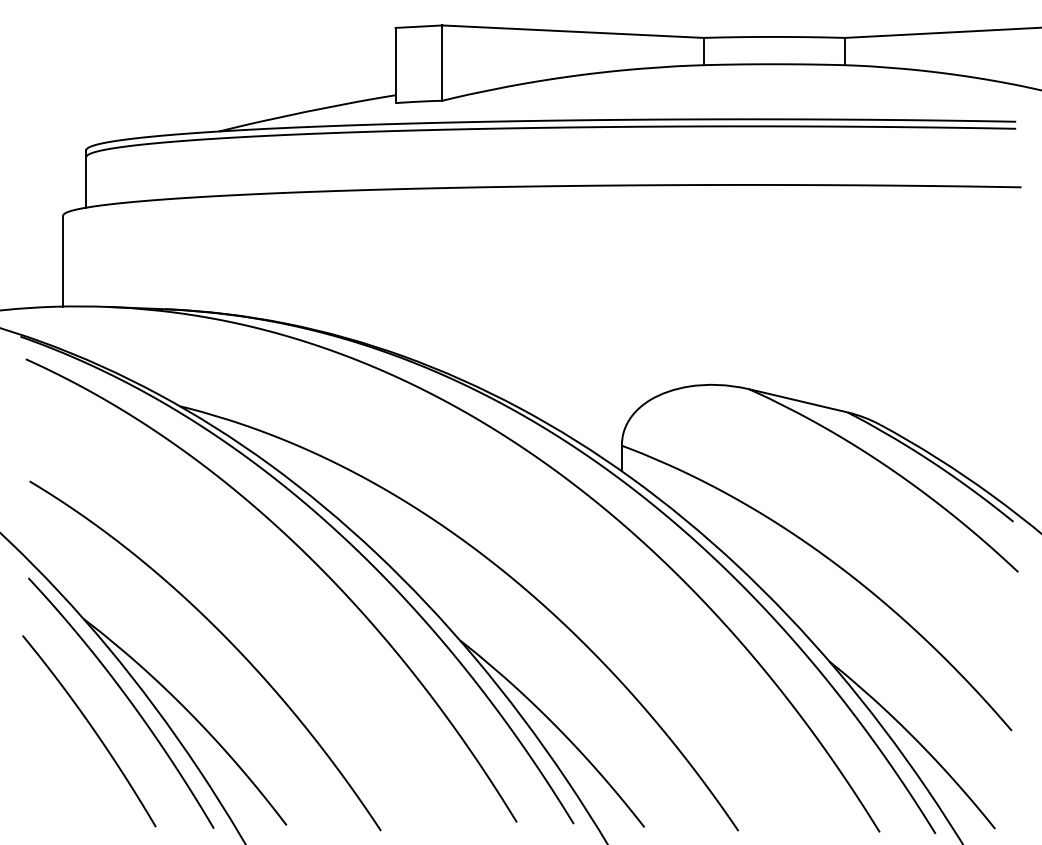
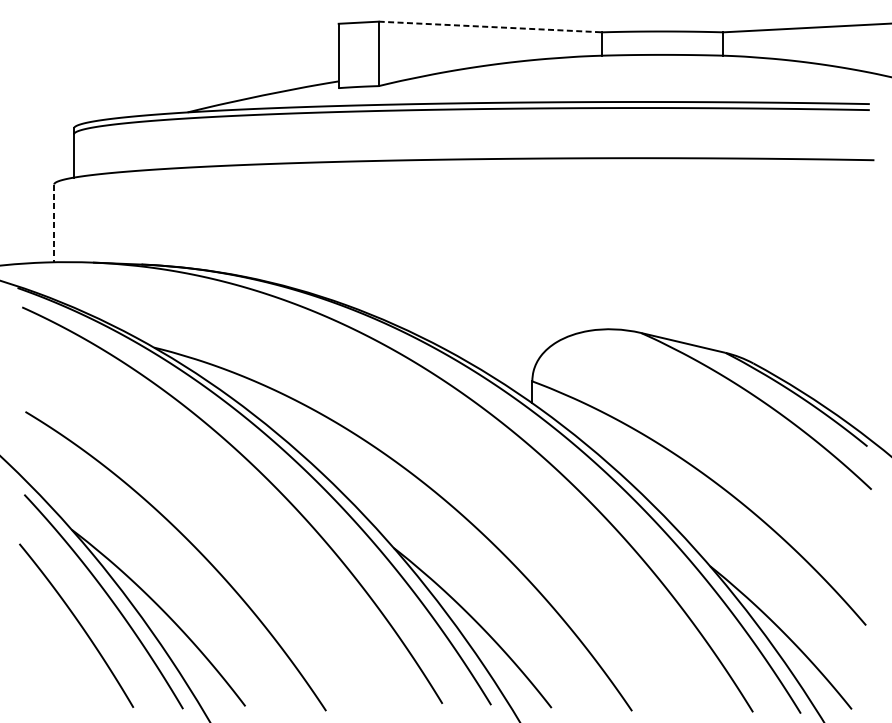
line: (573, 31) -> (490, 26), solid -> dashed
line: (63, 261) -> (54, 223), solid -> dashed

